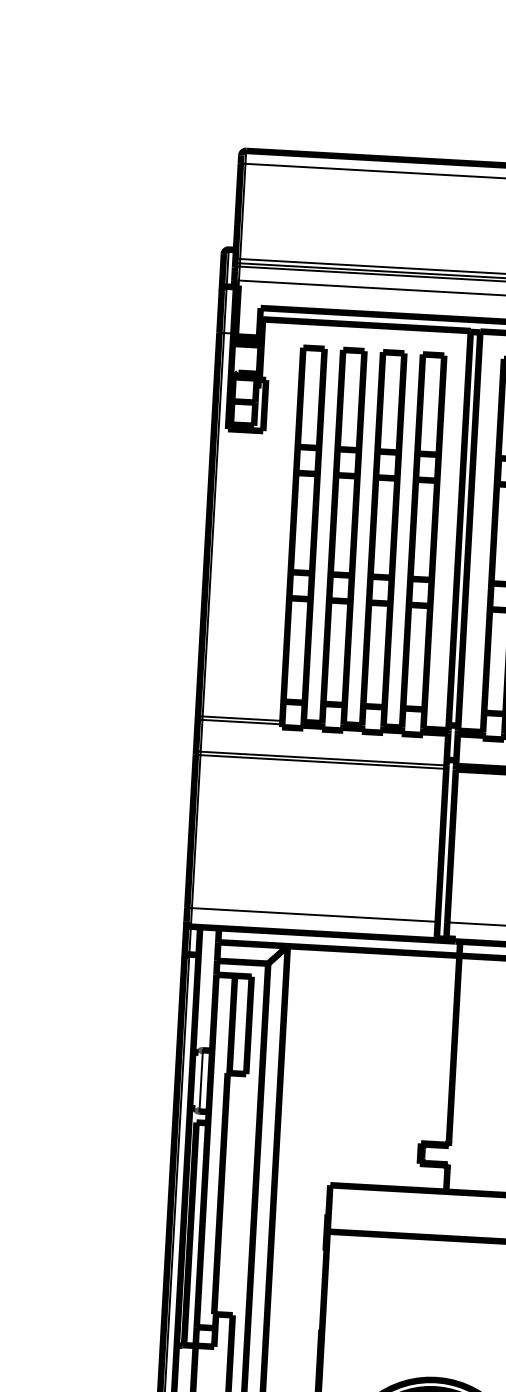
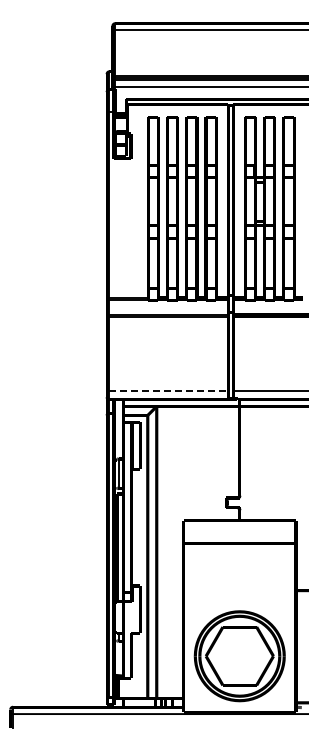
line: (316, 914) -> (169, 390), solid -> dashed

